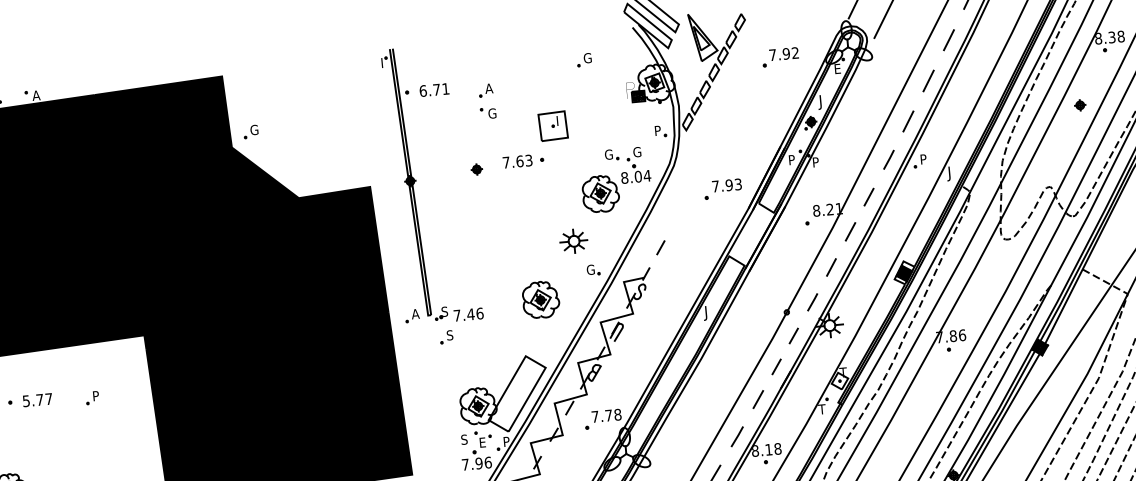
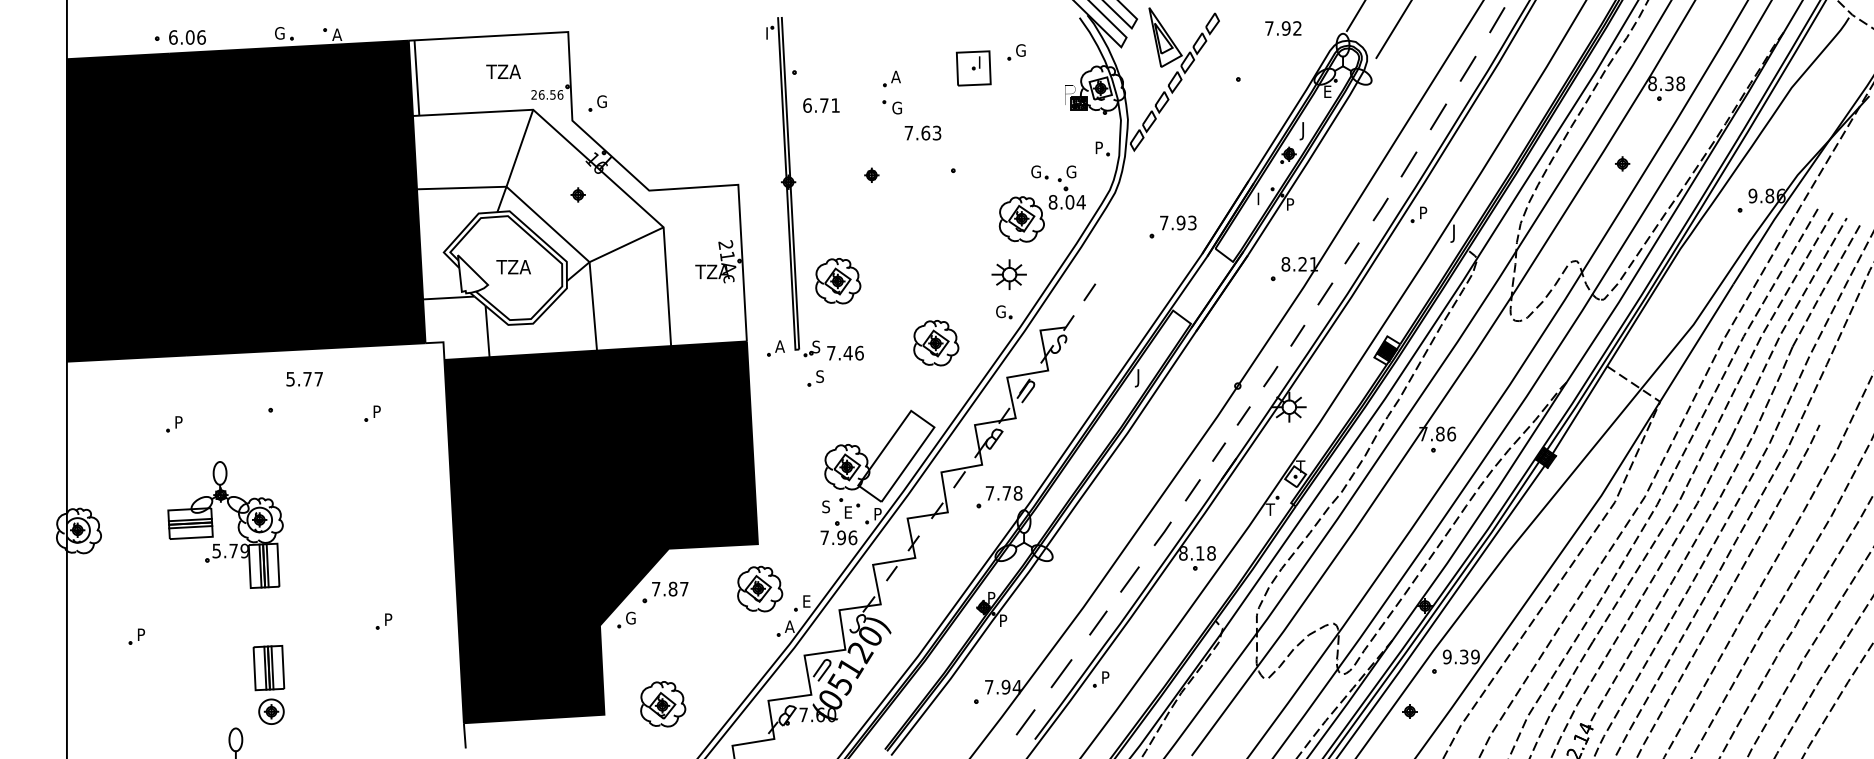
text: (784, 54) -> (1283, 28), moved
text: (434, 89) -> (821, 105), moved
part: (553, 126) -> (973, 68), moved
text: (792, 158) -> (1261, 196), P -> I
text: (517, 161) -> (922, 132), moved
fill: (241, 207) -> (577, 195), removed
part: (573, 241) -> (1008, 274), moved
part: (457, 257) -> (838, 281), added
text: (37, 400) -> (304, 379), moved

